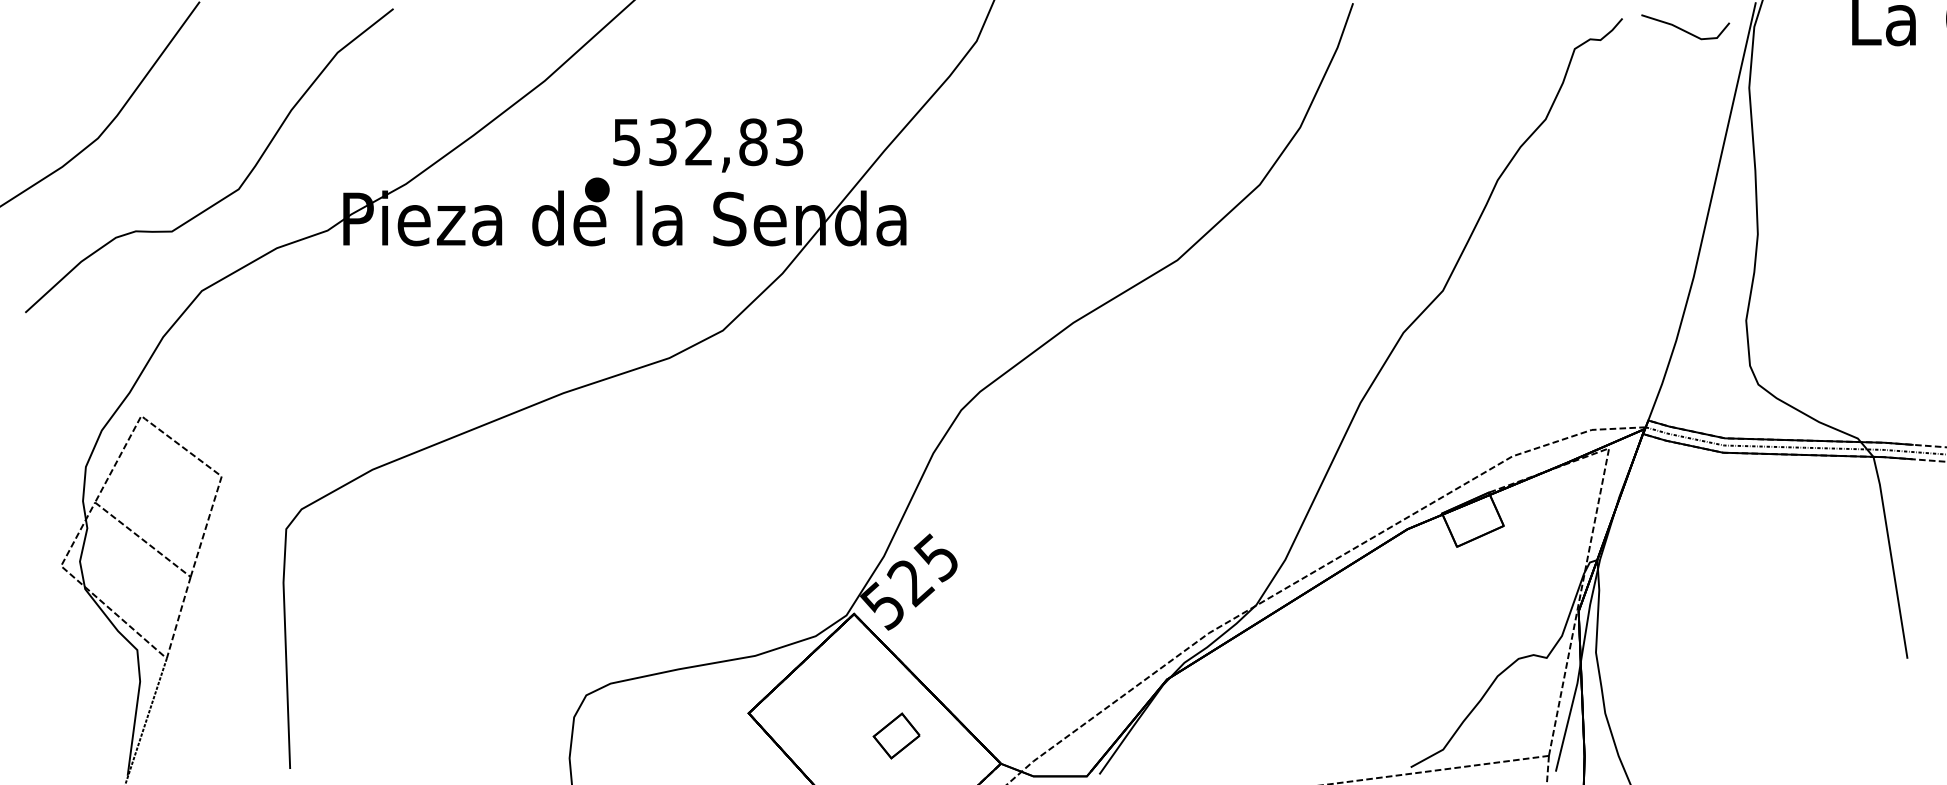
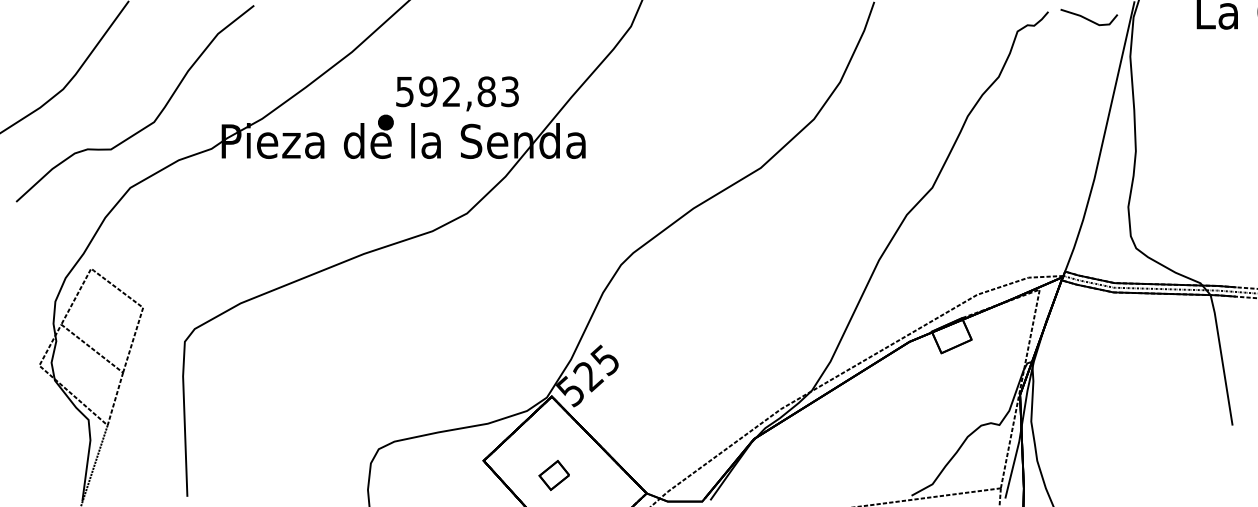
text: (663, 141) -> (428, 91), 532,83 -> 592,83
part: (895, 736) -> (553, 475), moved

